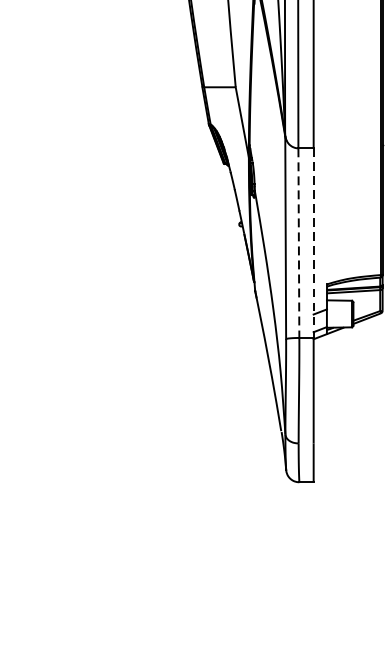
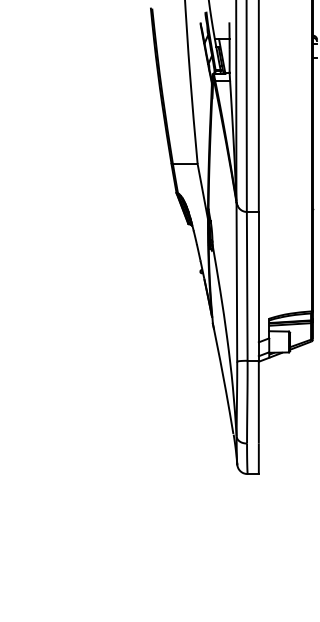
line: (299, 243) -> (247, 286), dashed -> solid
line: (313, 243) -> (258, 286), dashed -> solid

